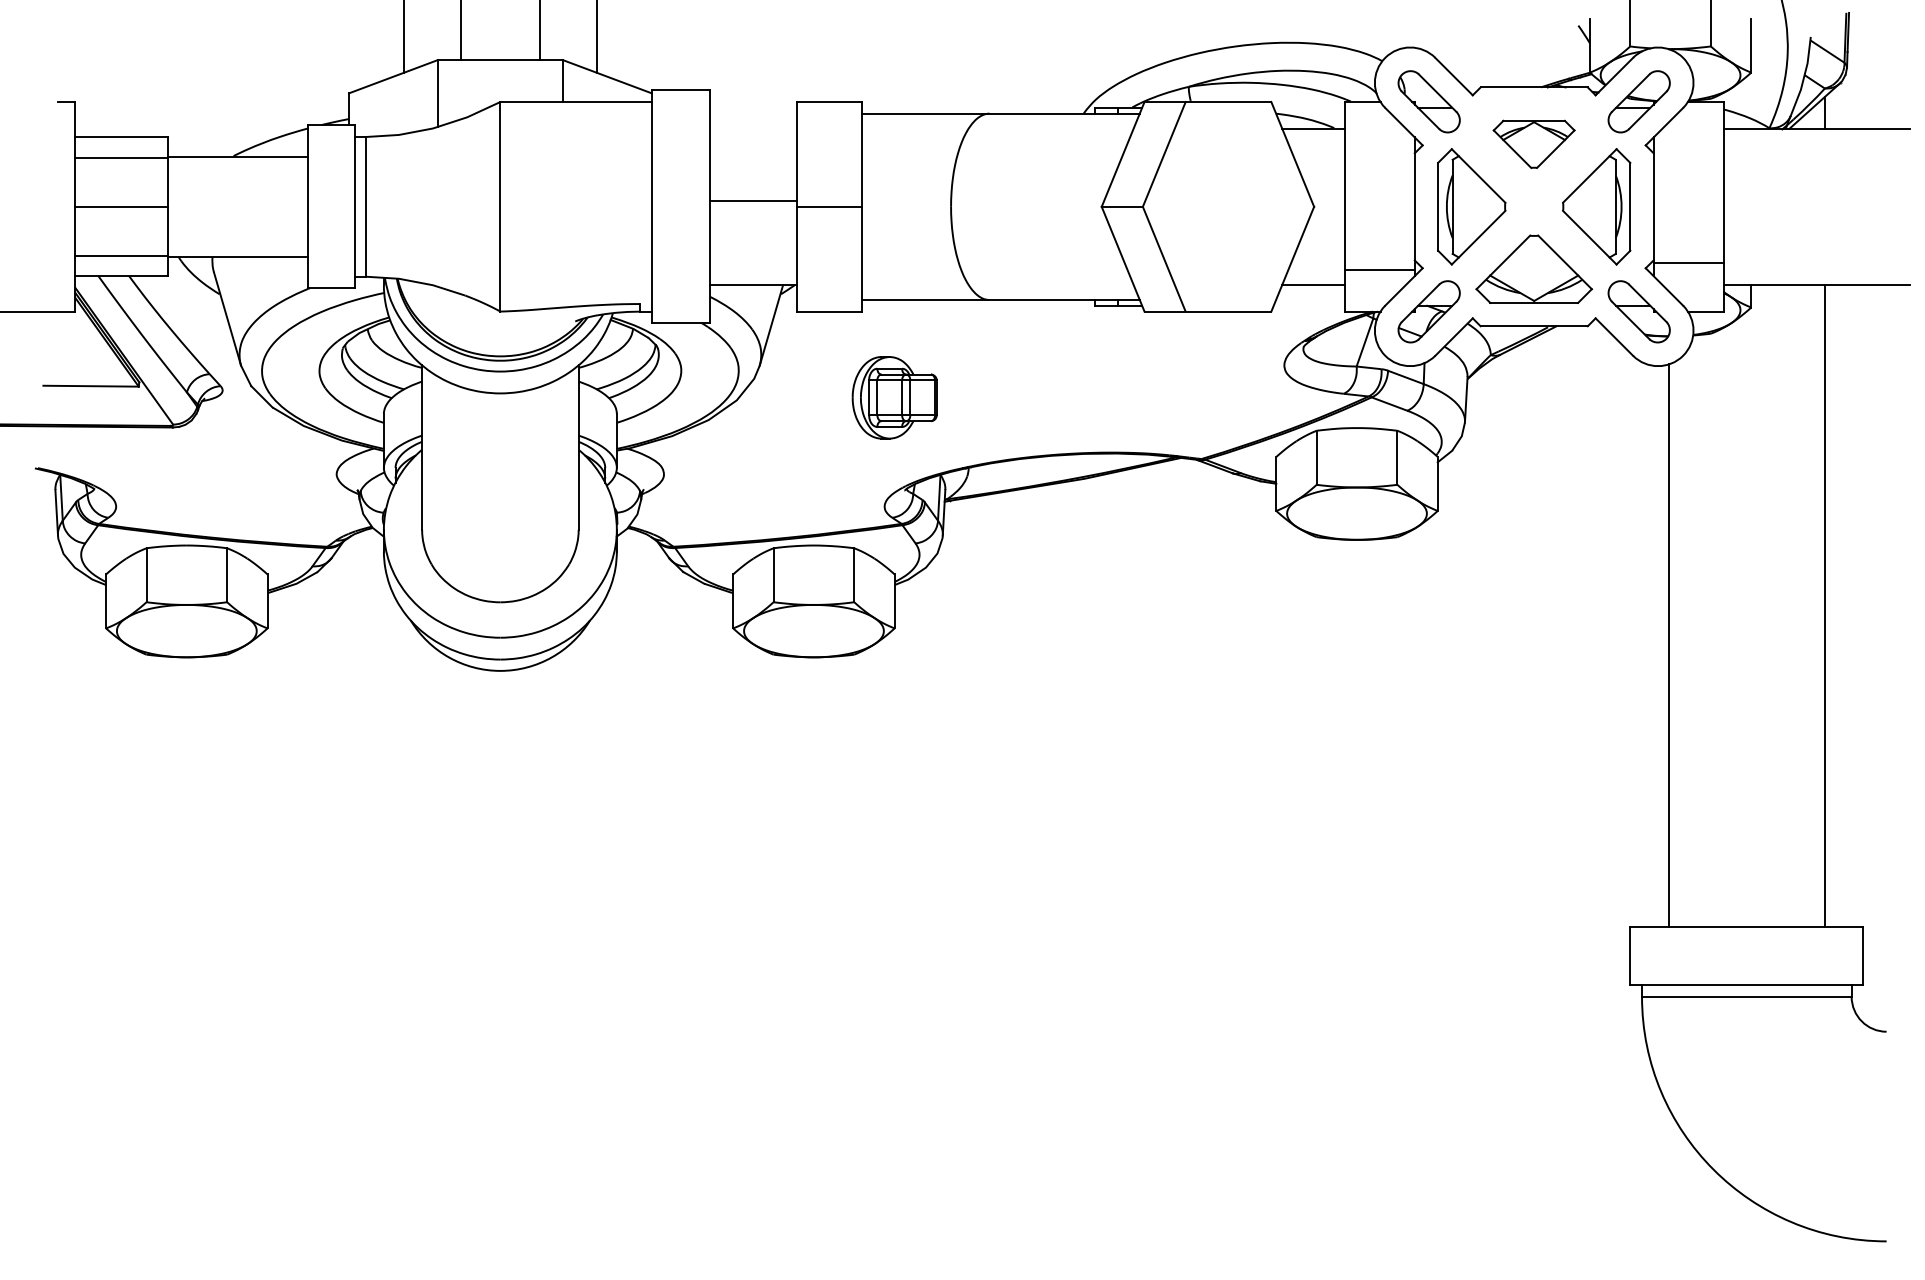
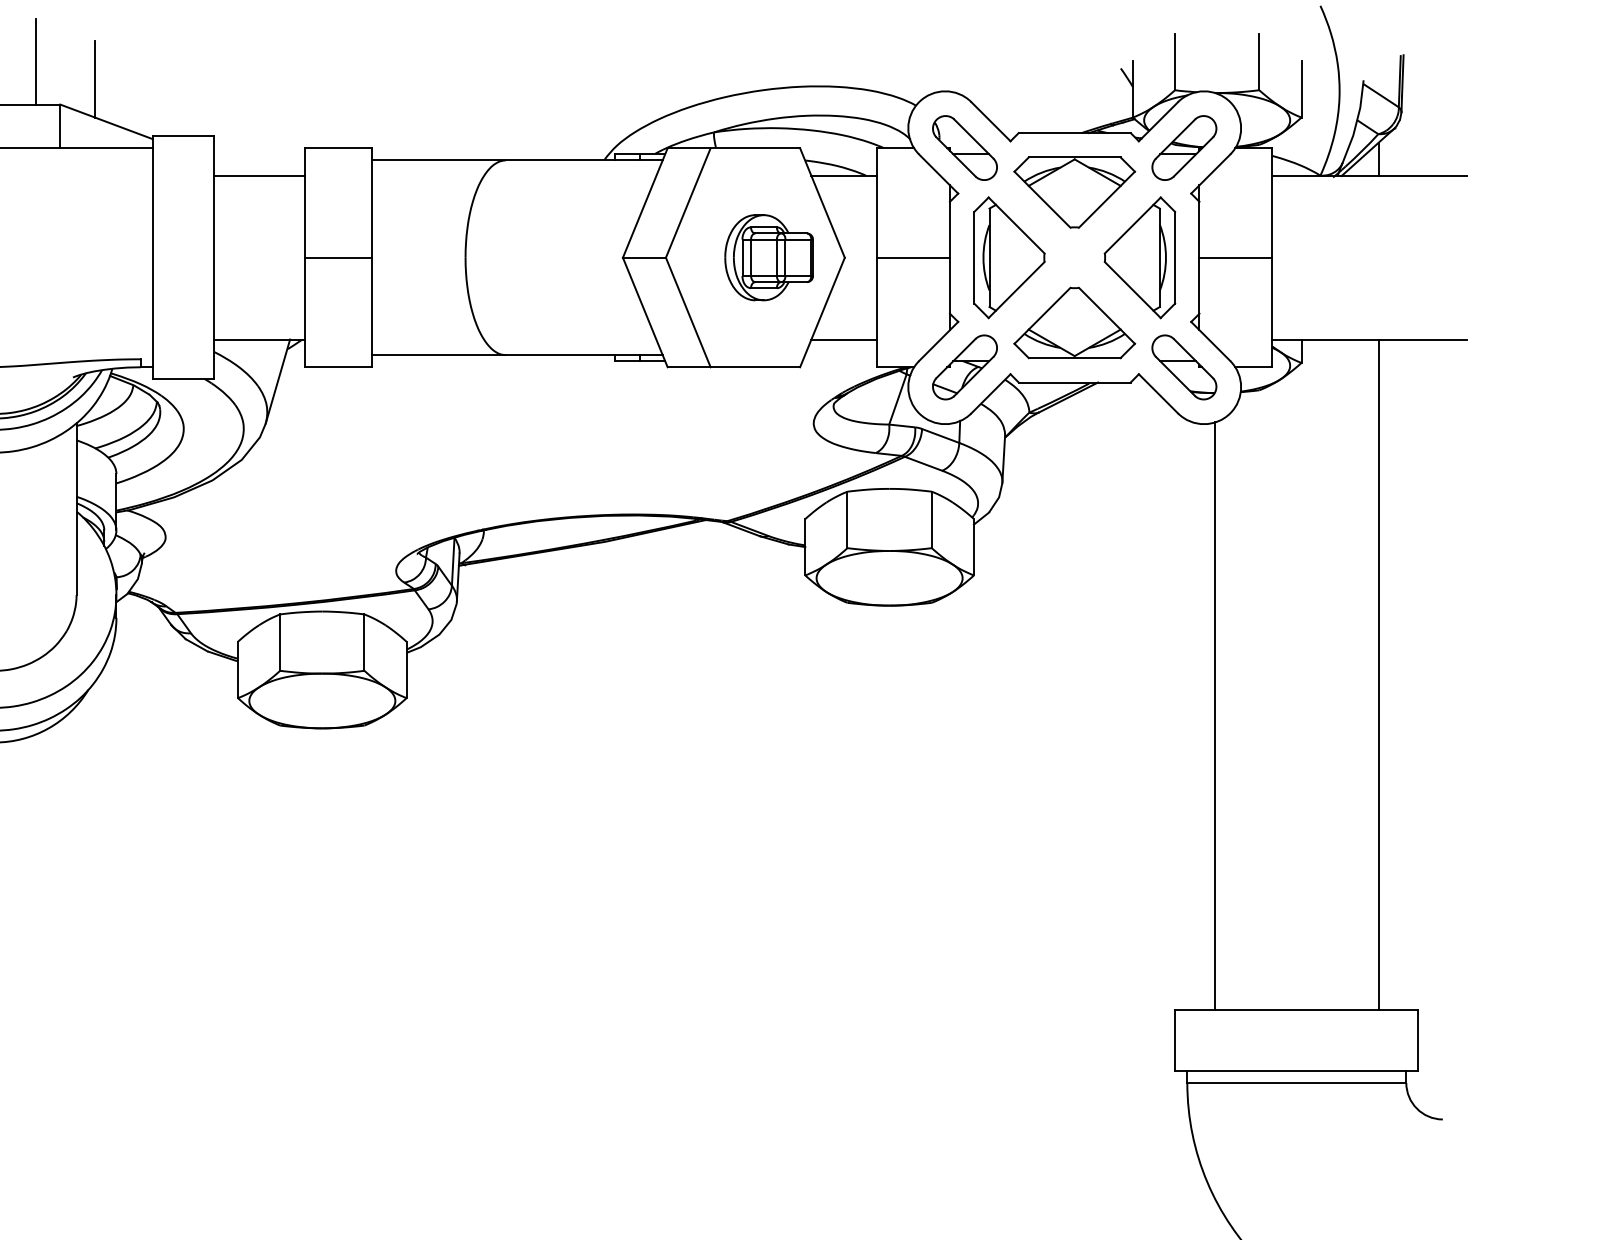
part: (1533, 144) -> (1073, 192), size x1.43
line: (753, 200) -> (259, 175), moved
line: (1688, 262) -> (1235, 257), moved
line: (1379, 269) -> (913, 257), moved
part: (894, 397) -> (768, 257), moved

